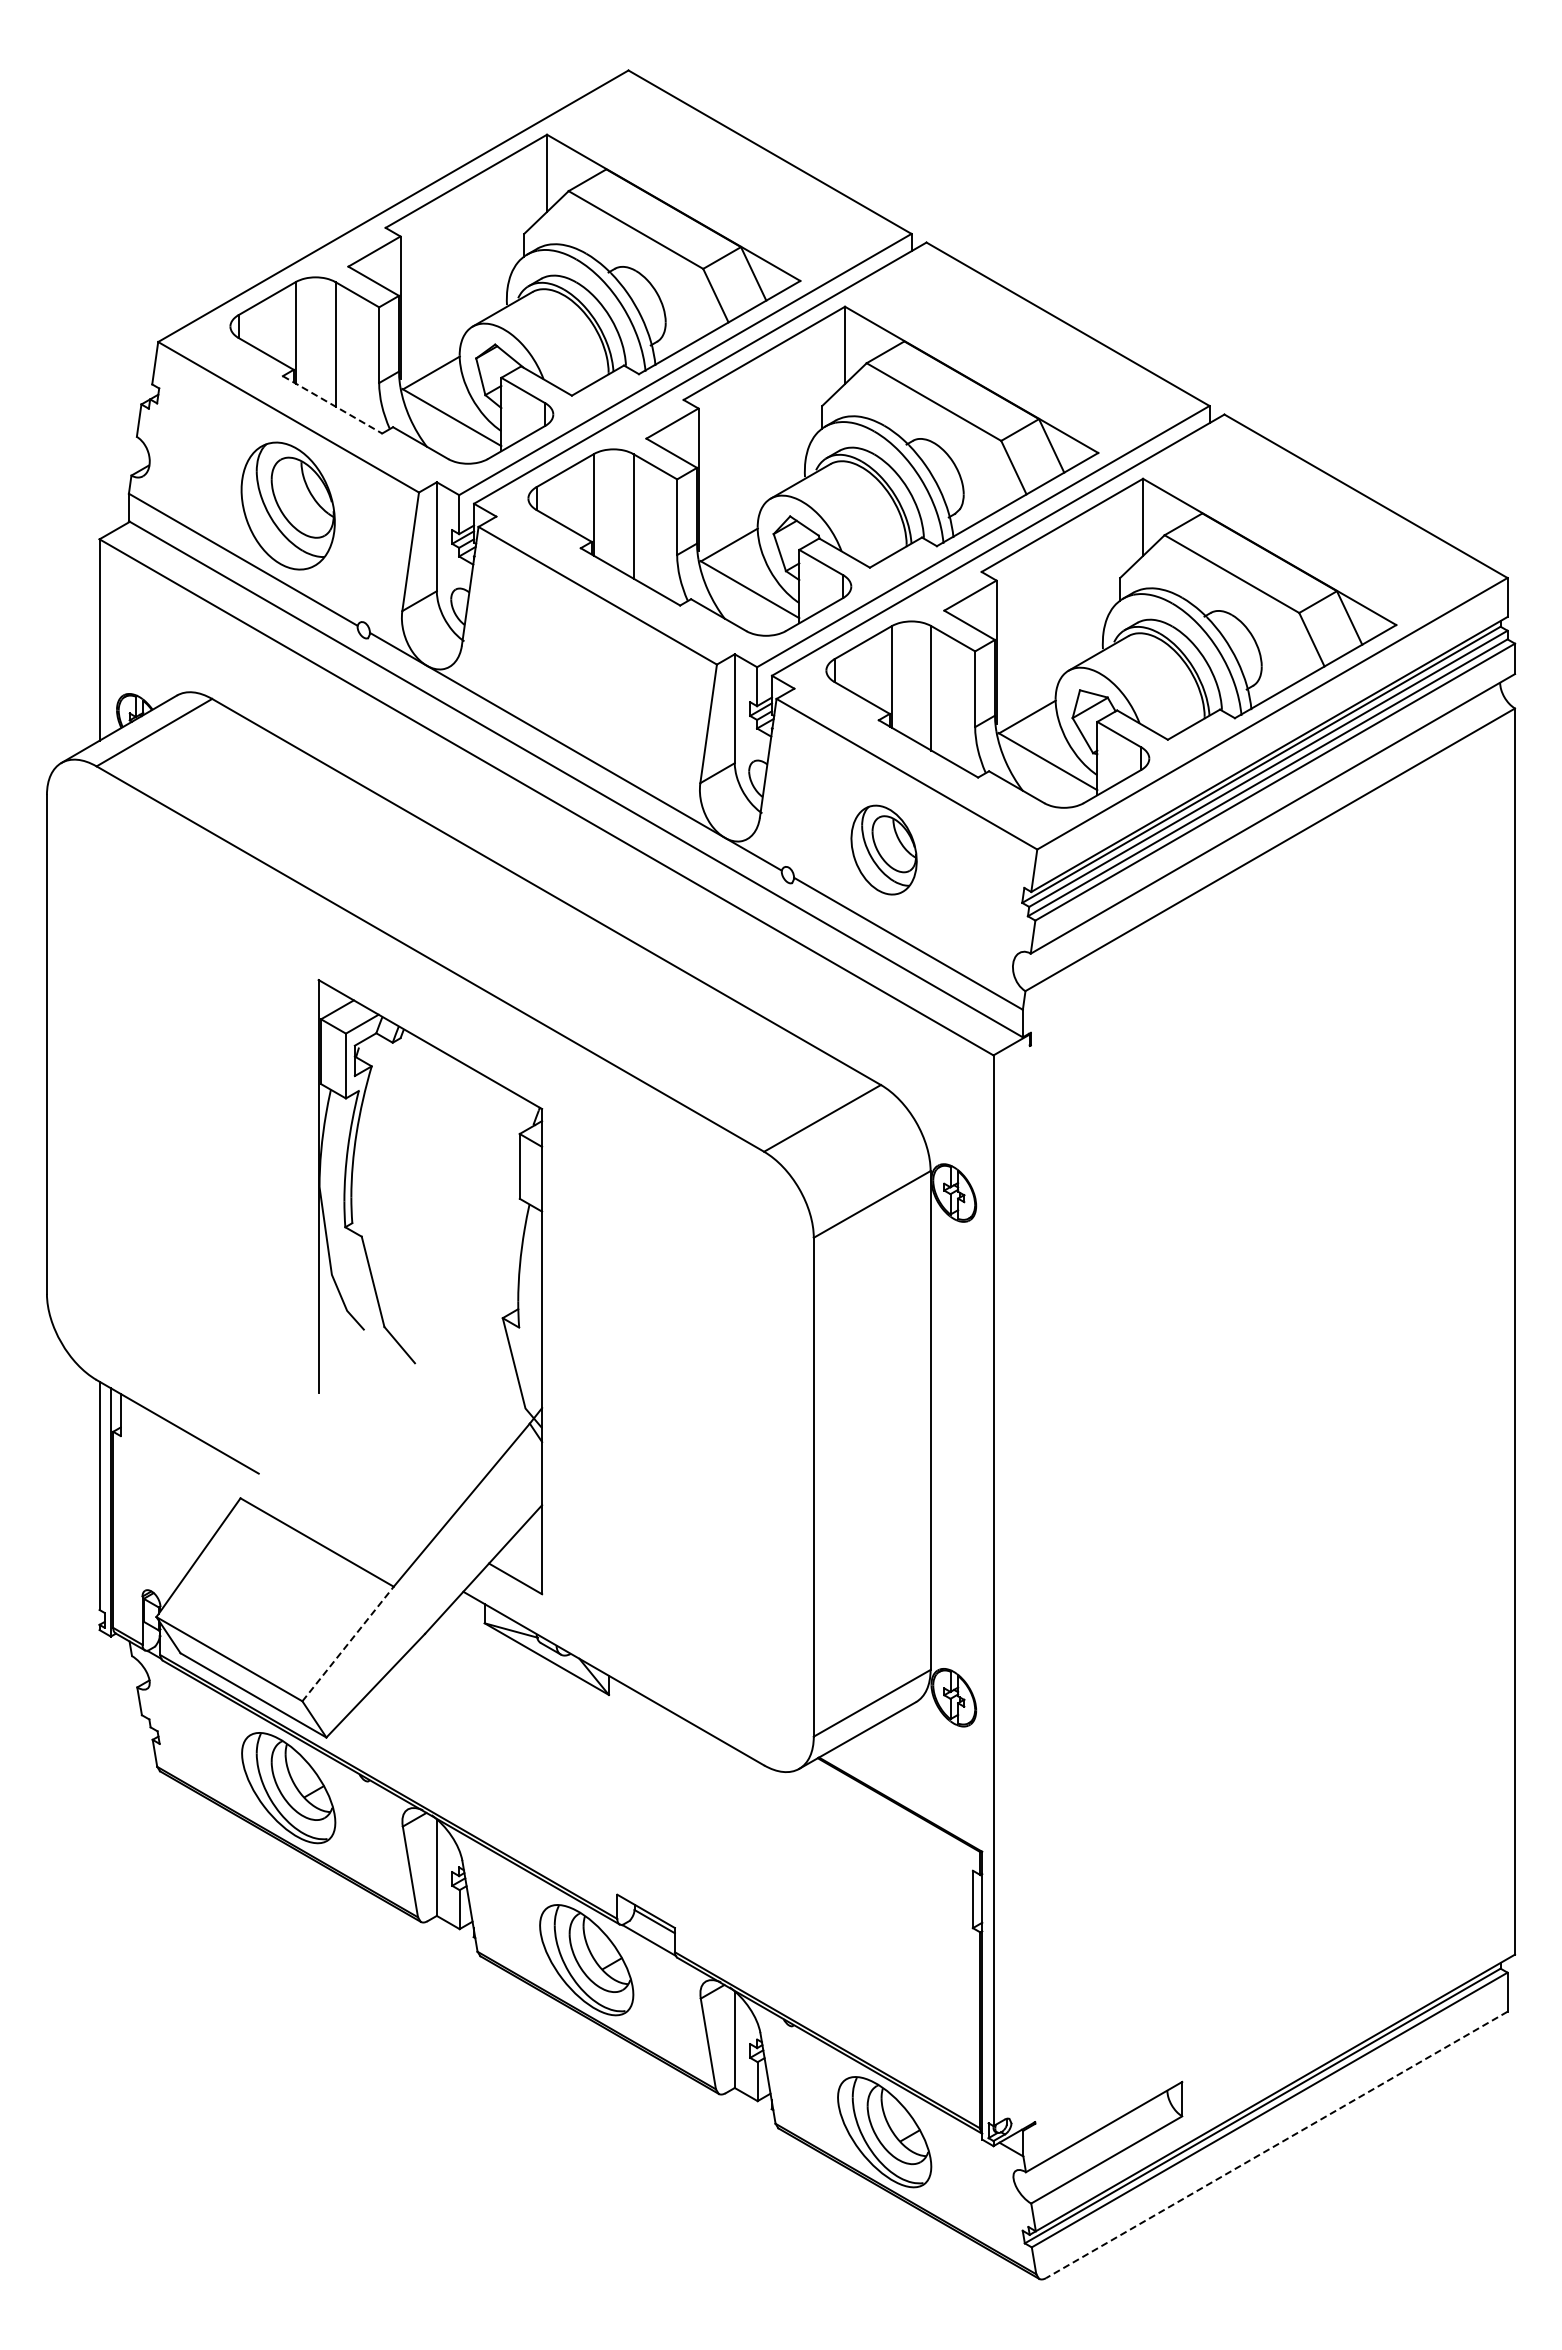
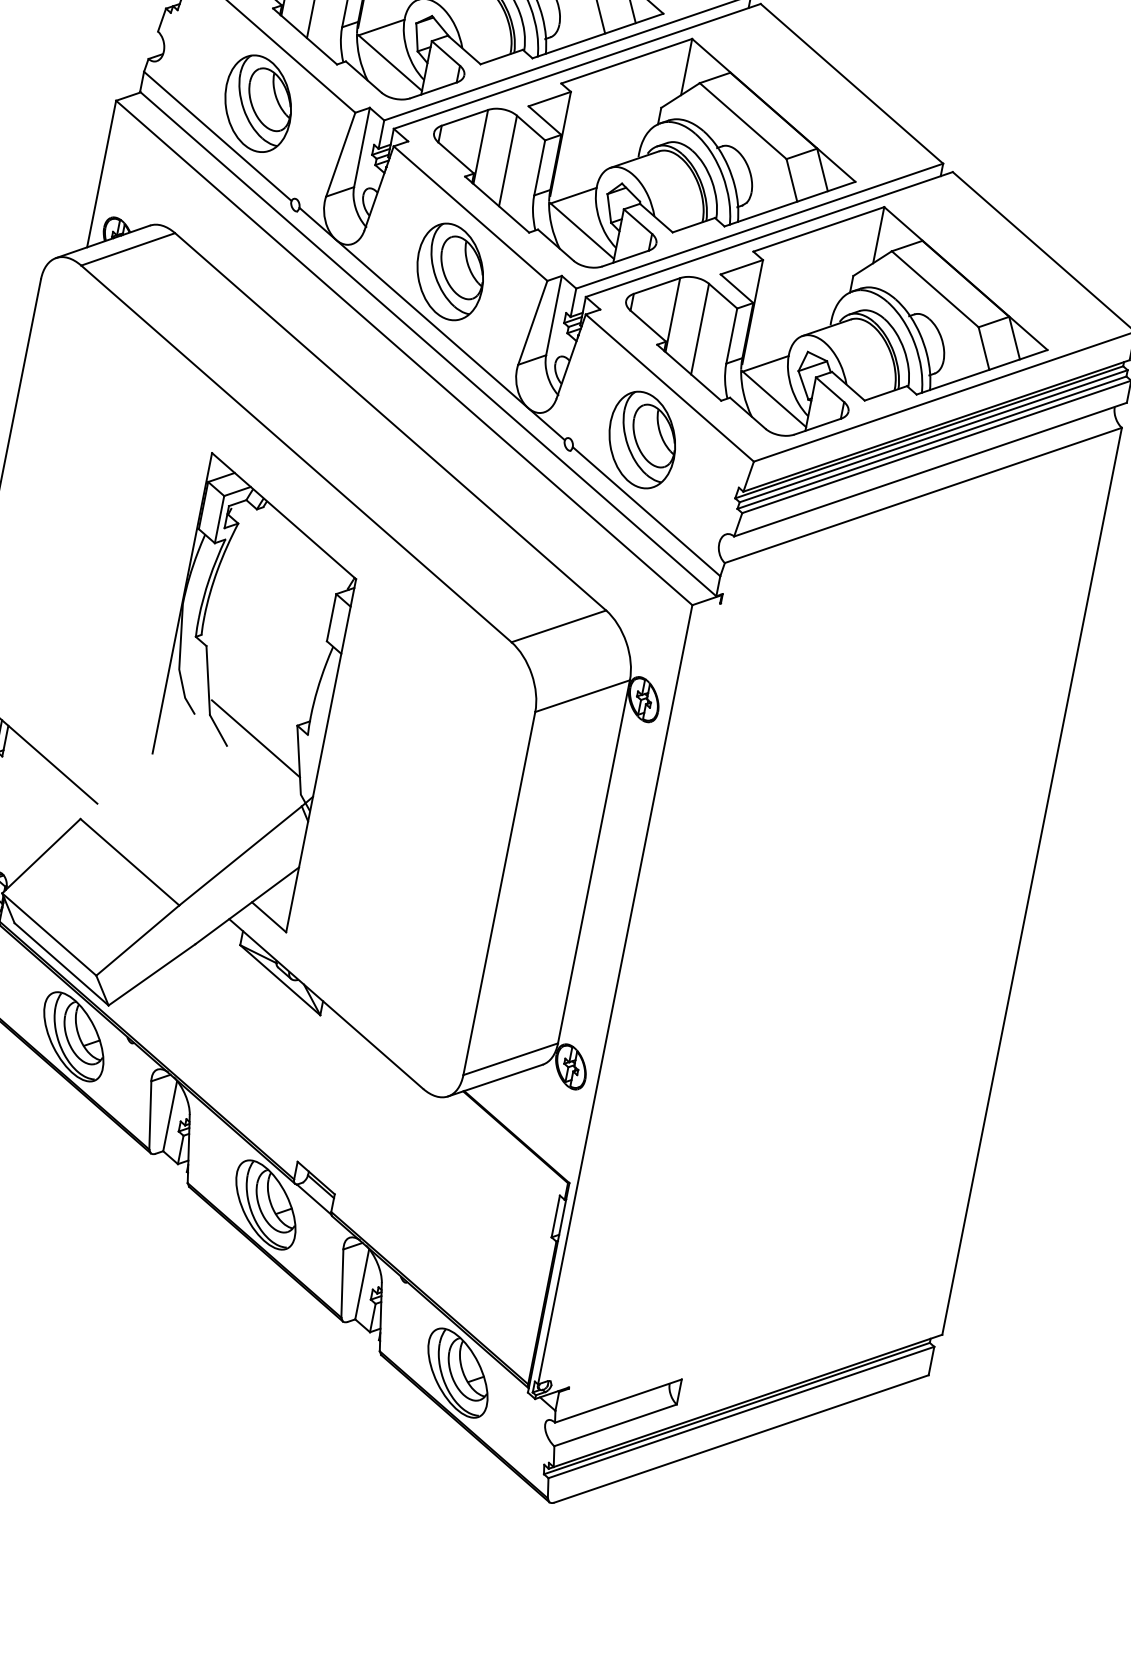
line: (332, 405) -> (304, 36), dashed -> solid
part: (585, 677) -> (449, 271), added
part: (883, 849) -> (641, 439), size x1.43
line: (451, 1345) -> (256, 738), added
line: (348, 1643) -> (138, 940), dashed -> solid
line: (1276, 2145) -> (741, 1439), dashed -> solid

